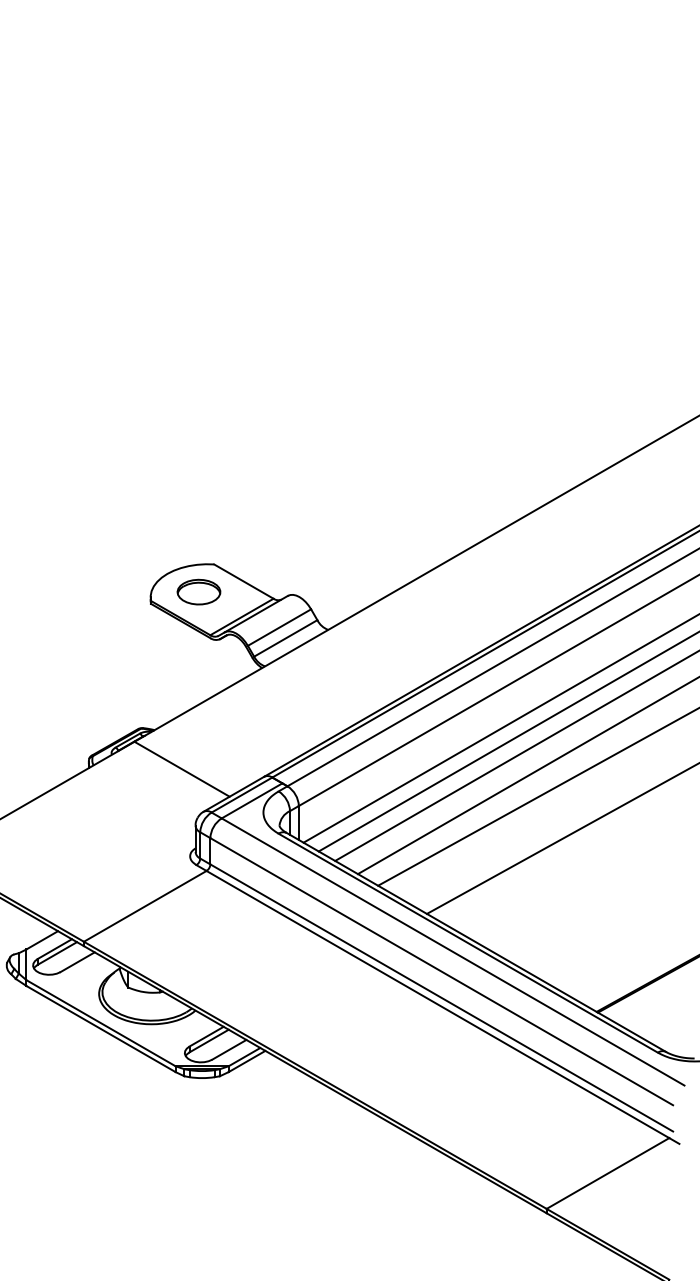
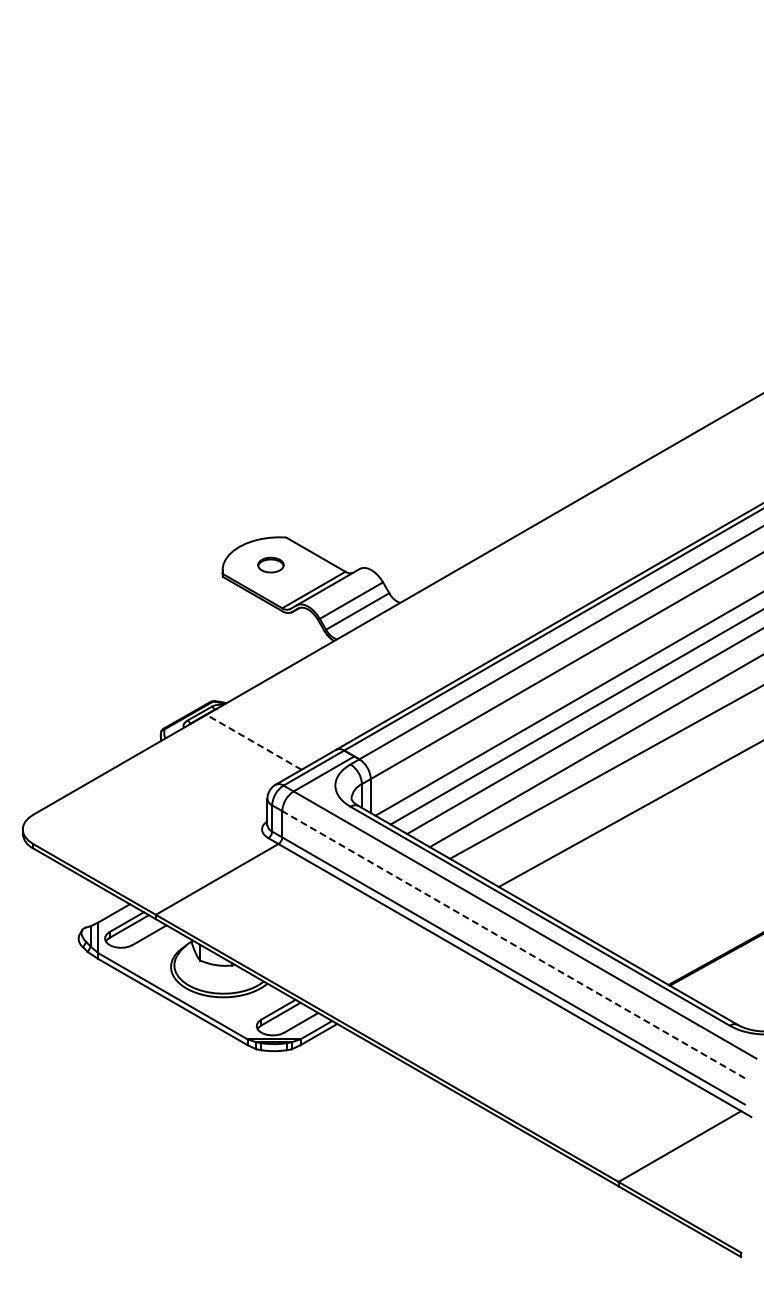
part: (198, 591) -> (270, 564), size x0.6
line: (182, 769) -> (254, 742), solid -> dashed
line: (441, 971) -> (513, 944), solid -> dashed

